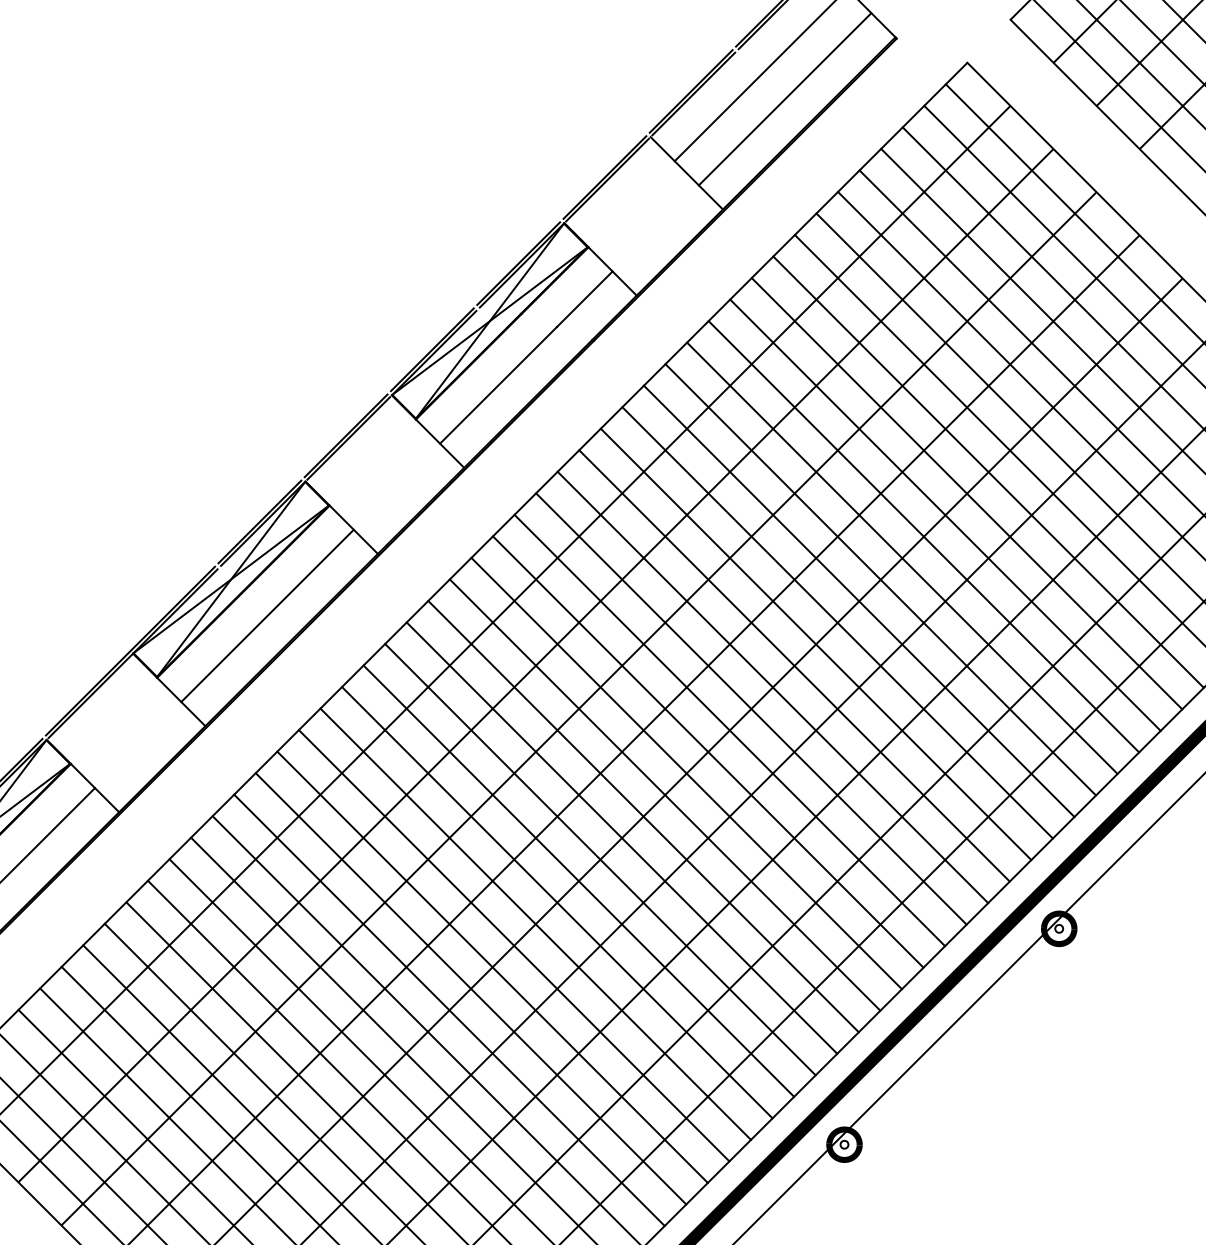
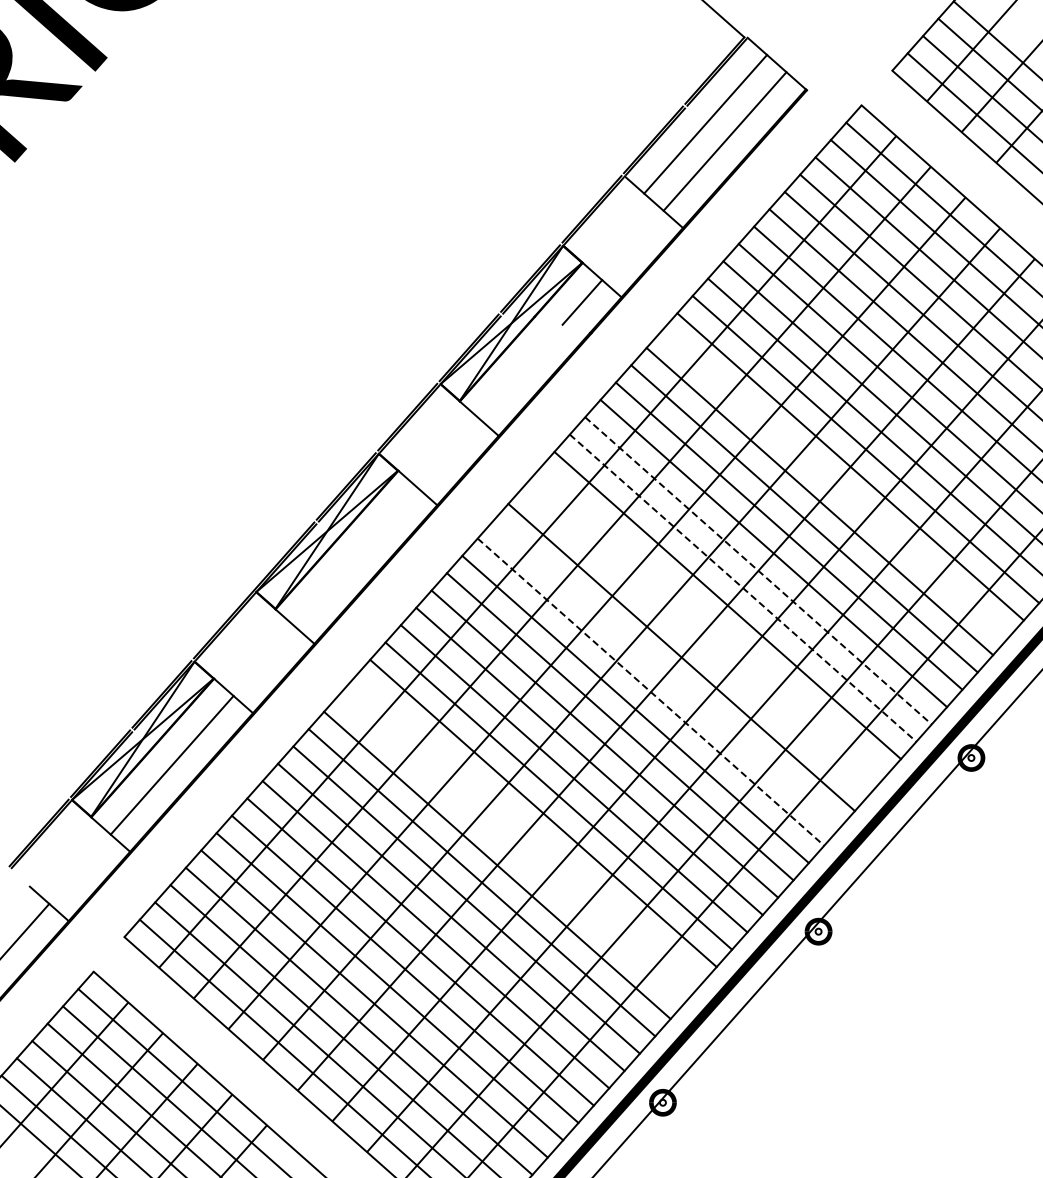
line: (497, 384) -> (520, 371), removed
line: (901, 557) -> (834, 483), removed
line: (267, 616) -> (356, 557), removed
line: (794, 665) -> (758, 570), solid -> dashed
line: (773, 687) -> (743, 588), solid -> dashed
line: (729, 730) -> (712, 622), removed
line: (707, 751) -> (696, 639), removed
line: (665, 794) -> (666, 674), removed
line: (642, 817) -> (650, 692), solid -> dashed
line: (470, 988) -> (527, 830), removed
line: (449, 1009) -> (512, 847), removed

